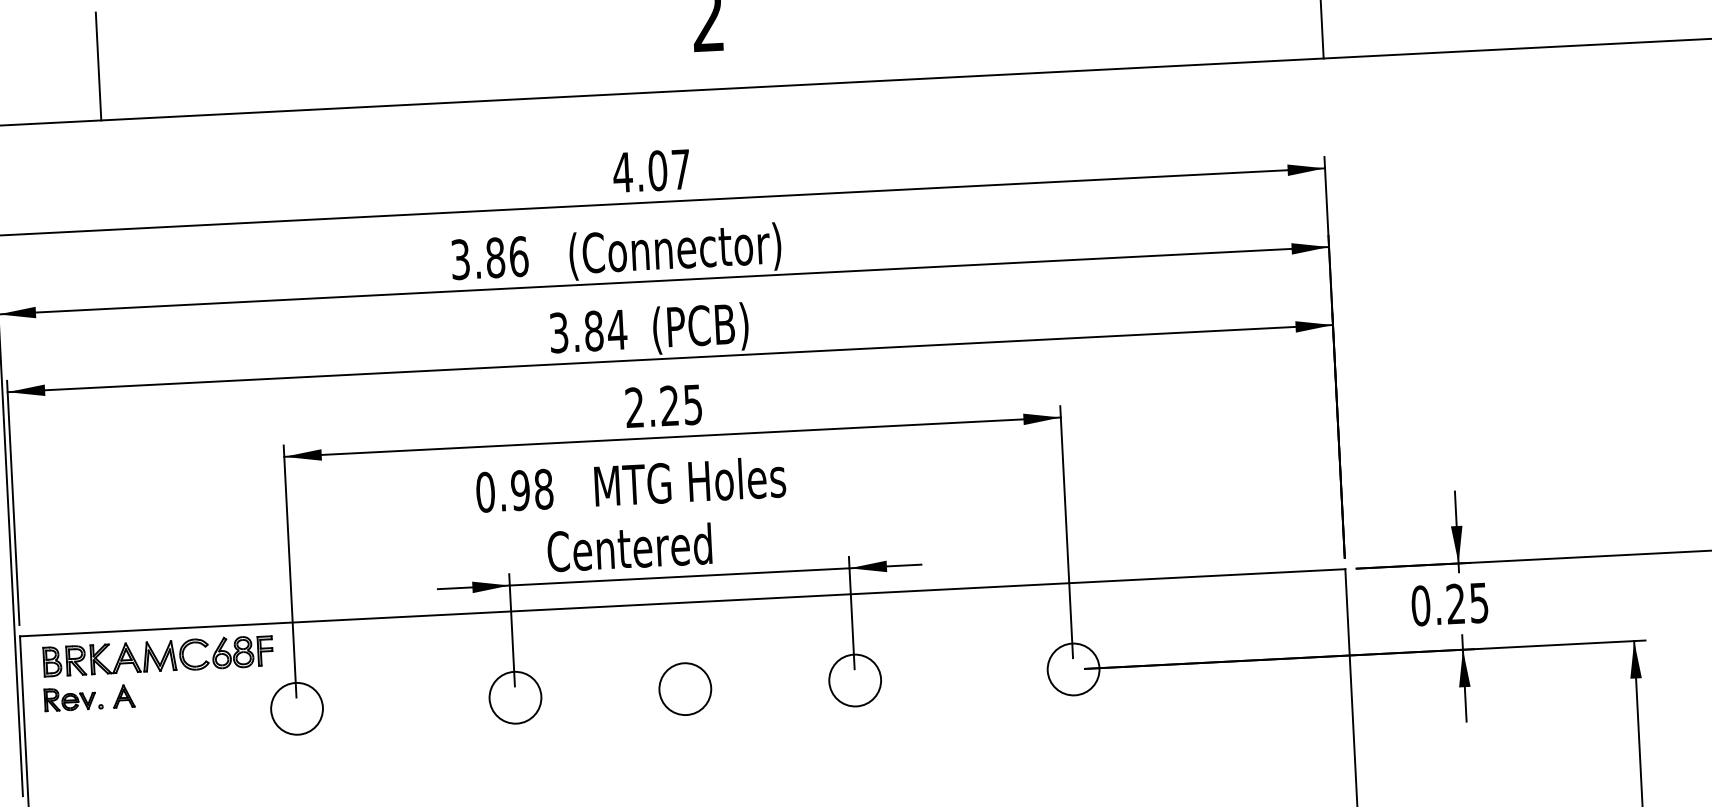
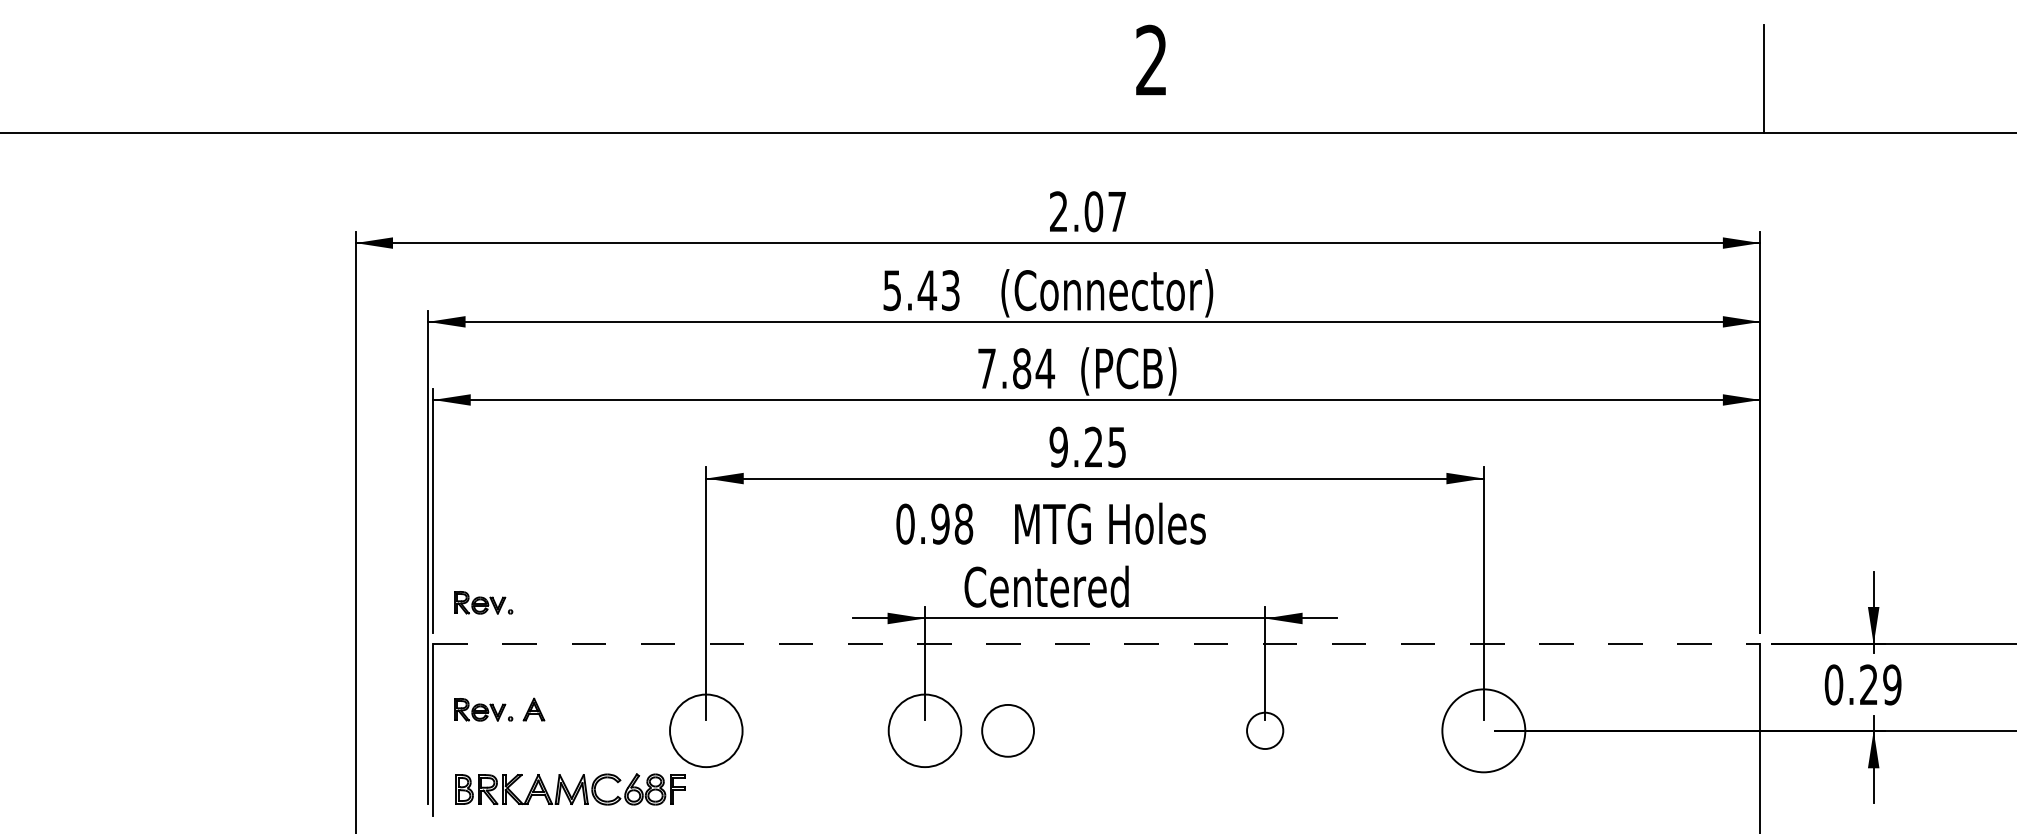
line: (98, 66) -> (540, 79), removed
text: (622, 172) -> (1058, 211), 4.07 -> 2.07
text: (490, 258) -> (922, 290), 3.86 -> 5.43
text: (558, 332) -> (986, 368), 3.84 -> 7.84
text: (634, 407) -> (1058, 446), 2.25 -> 9.25
part: (68, 591) -> (483, 602), added
line: (682, 602) -> (1096, 644), solid -> dashed
text: (1479, 602) -> (1892, 684), 0.25 -> 0.29
part: (158, 656) -> (570, 789), moved
circle: (1073, 669) -> (1483, 730), size x1.6
circle: (855, 680) -> (1265, 730), size x0.7
circle: (684, 688) -> (1007, 730), moved
circle: (514, 697) -> (924, 730), size x1.4
circle: (297, 708) -> (706, 730), size x1.4

